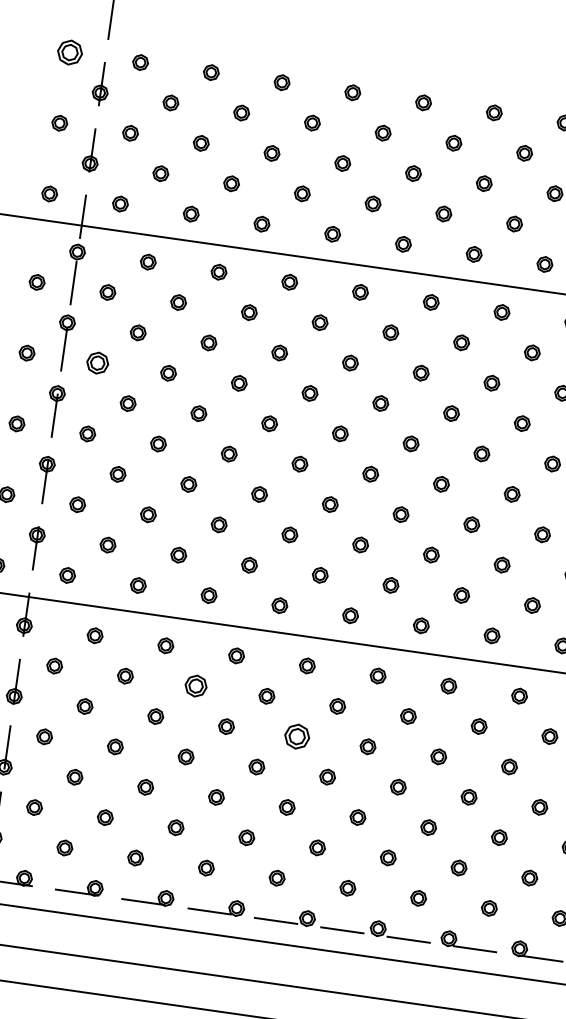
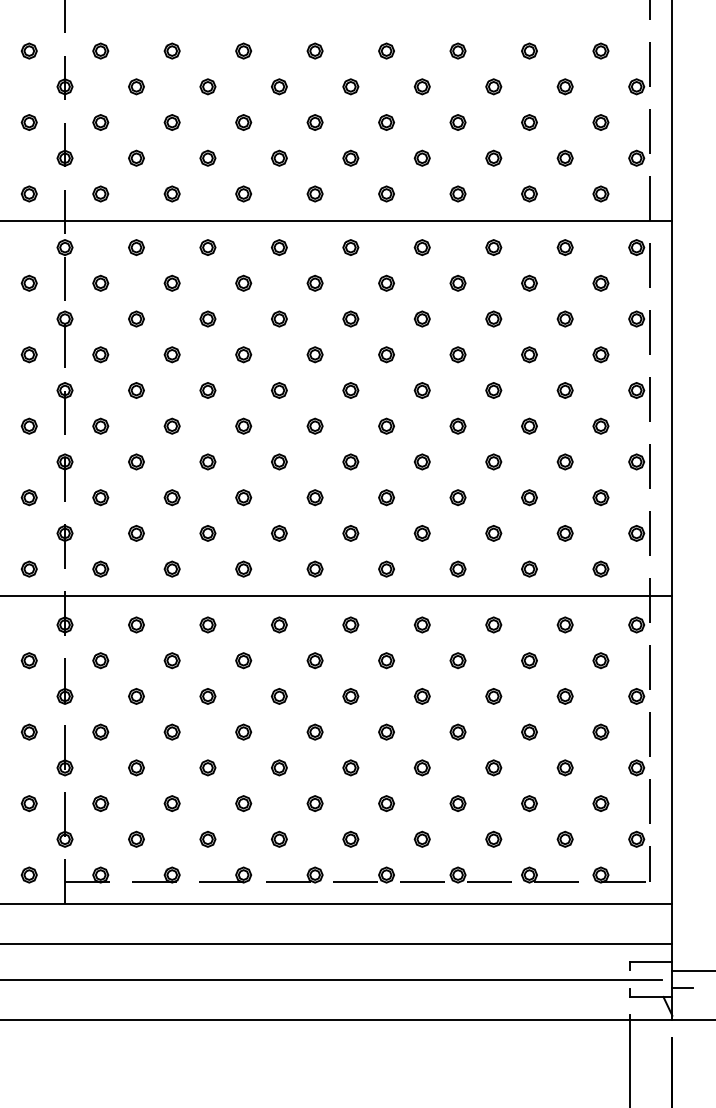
part: (69, 51) -> (28, 50), size x0.62
part: (97, 362) -> (100, 354), size x0.71
part: (196, 686) -> (243, 660), size x0.71
part: (296, 736) -> (350, 696), size x0.62

